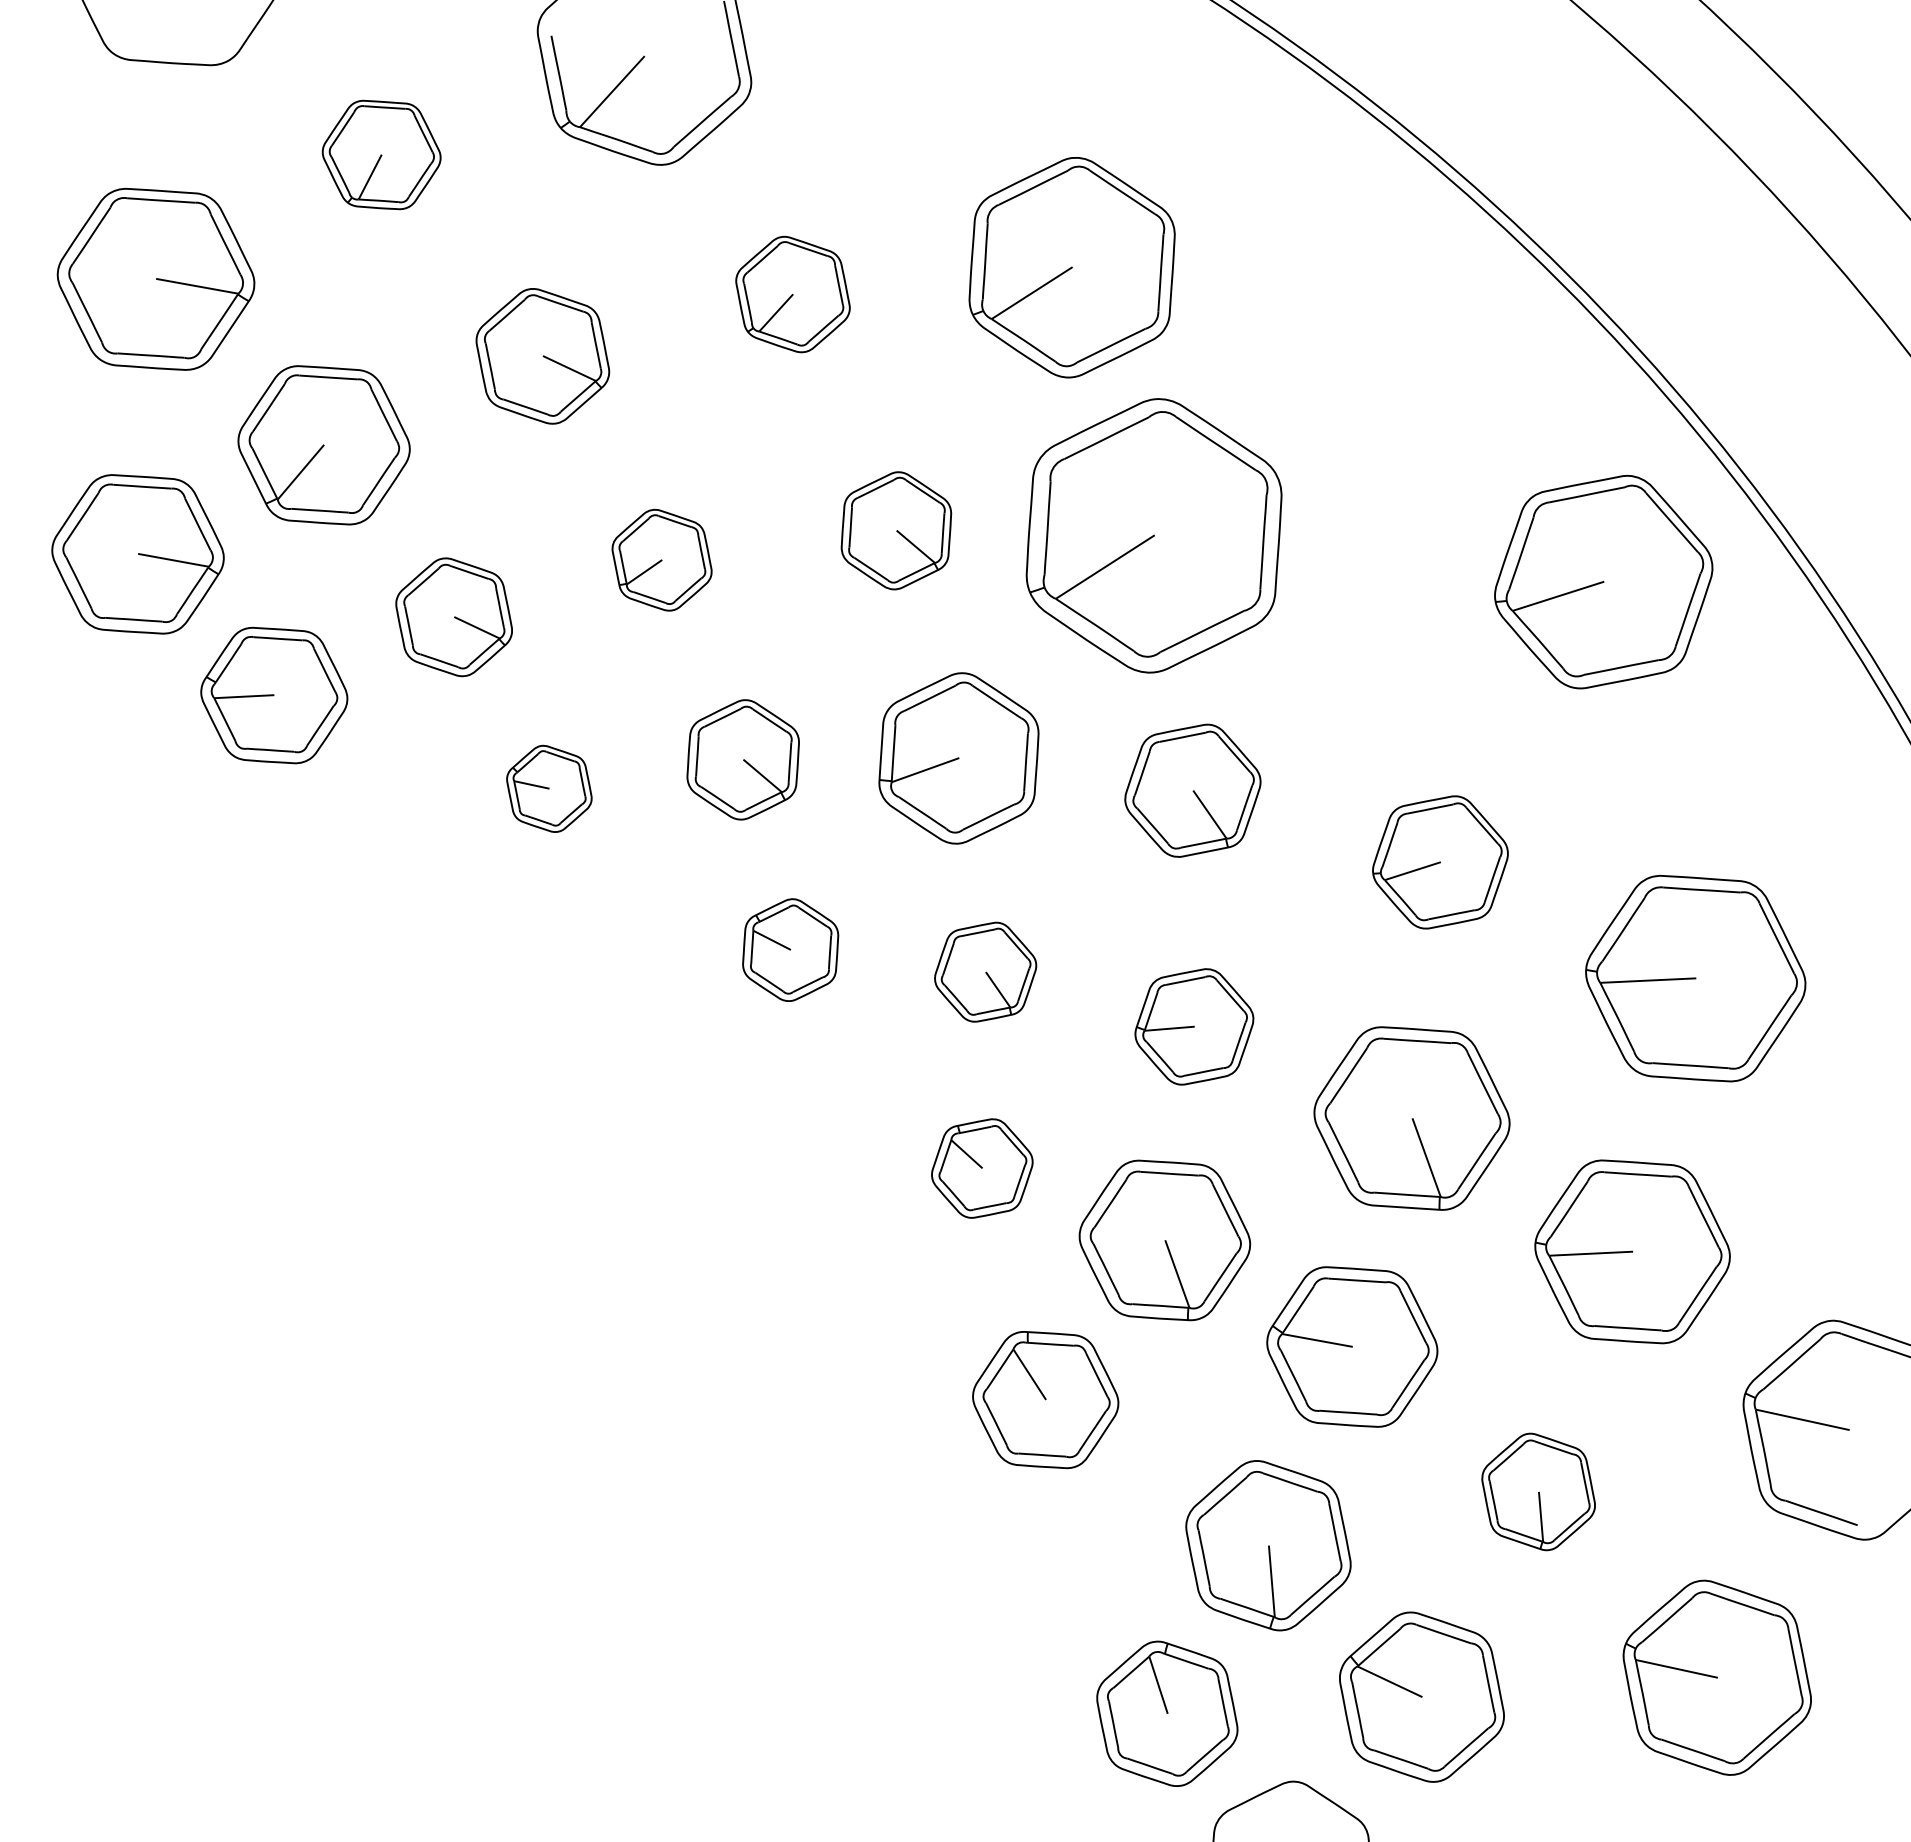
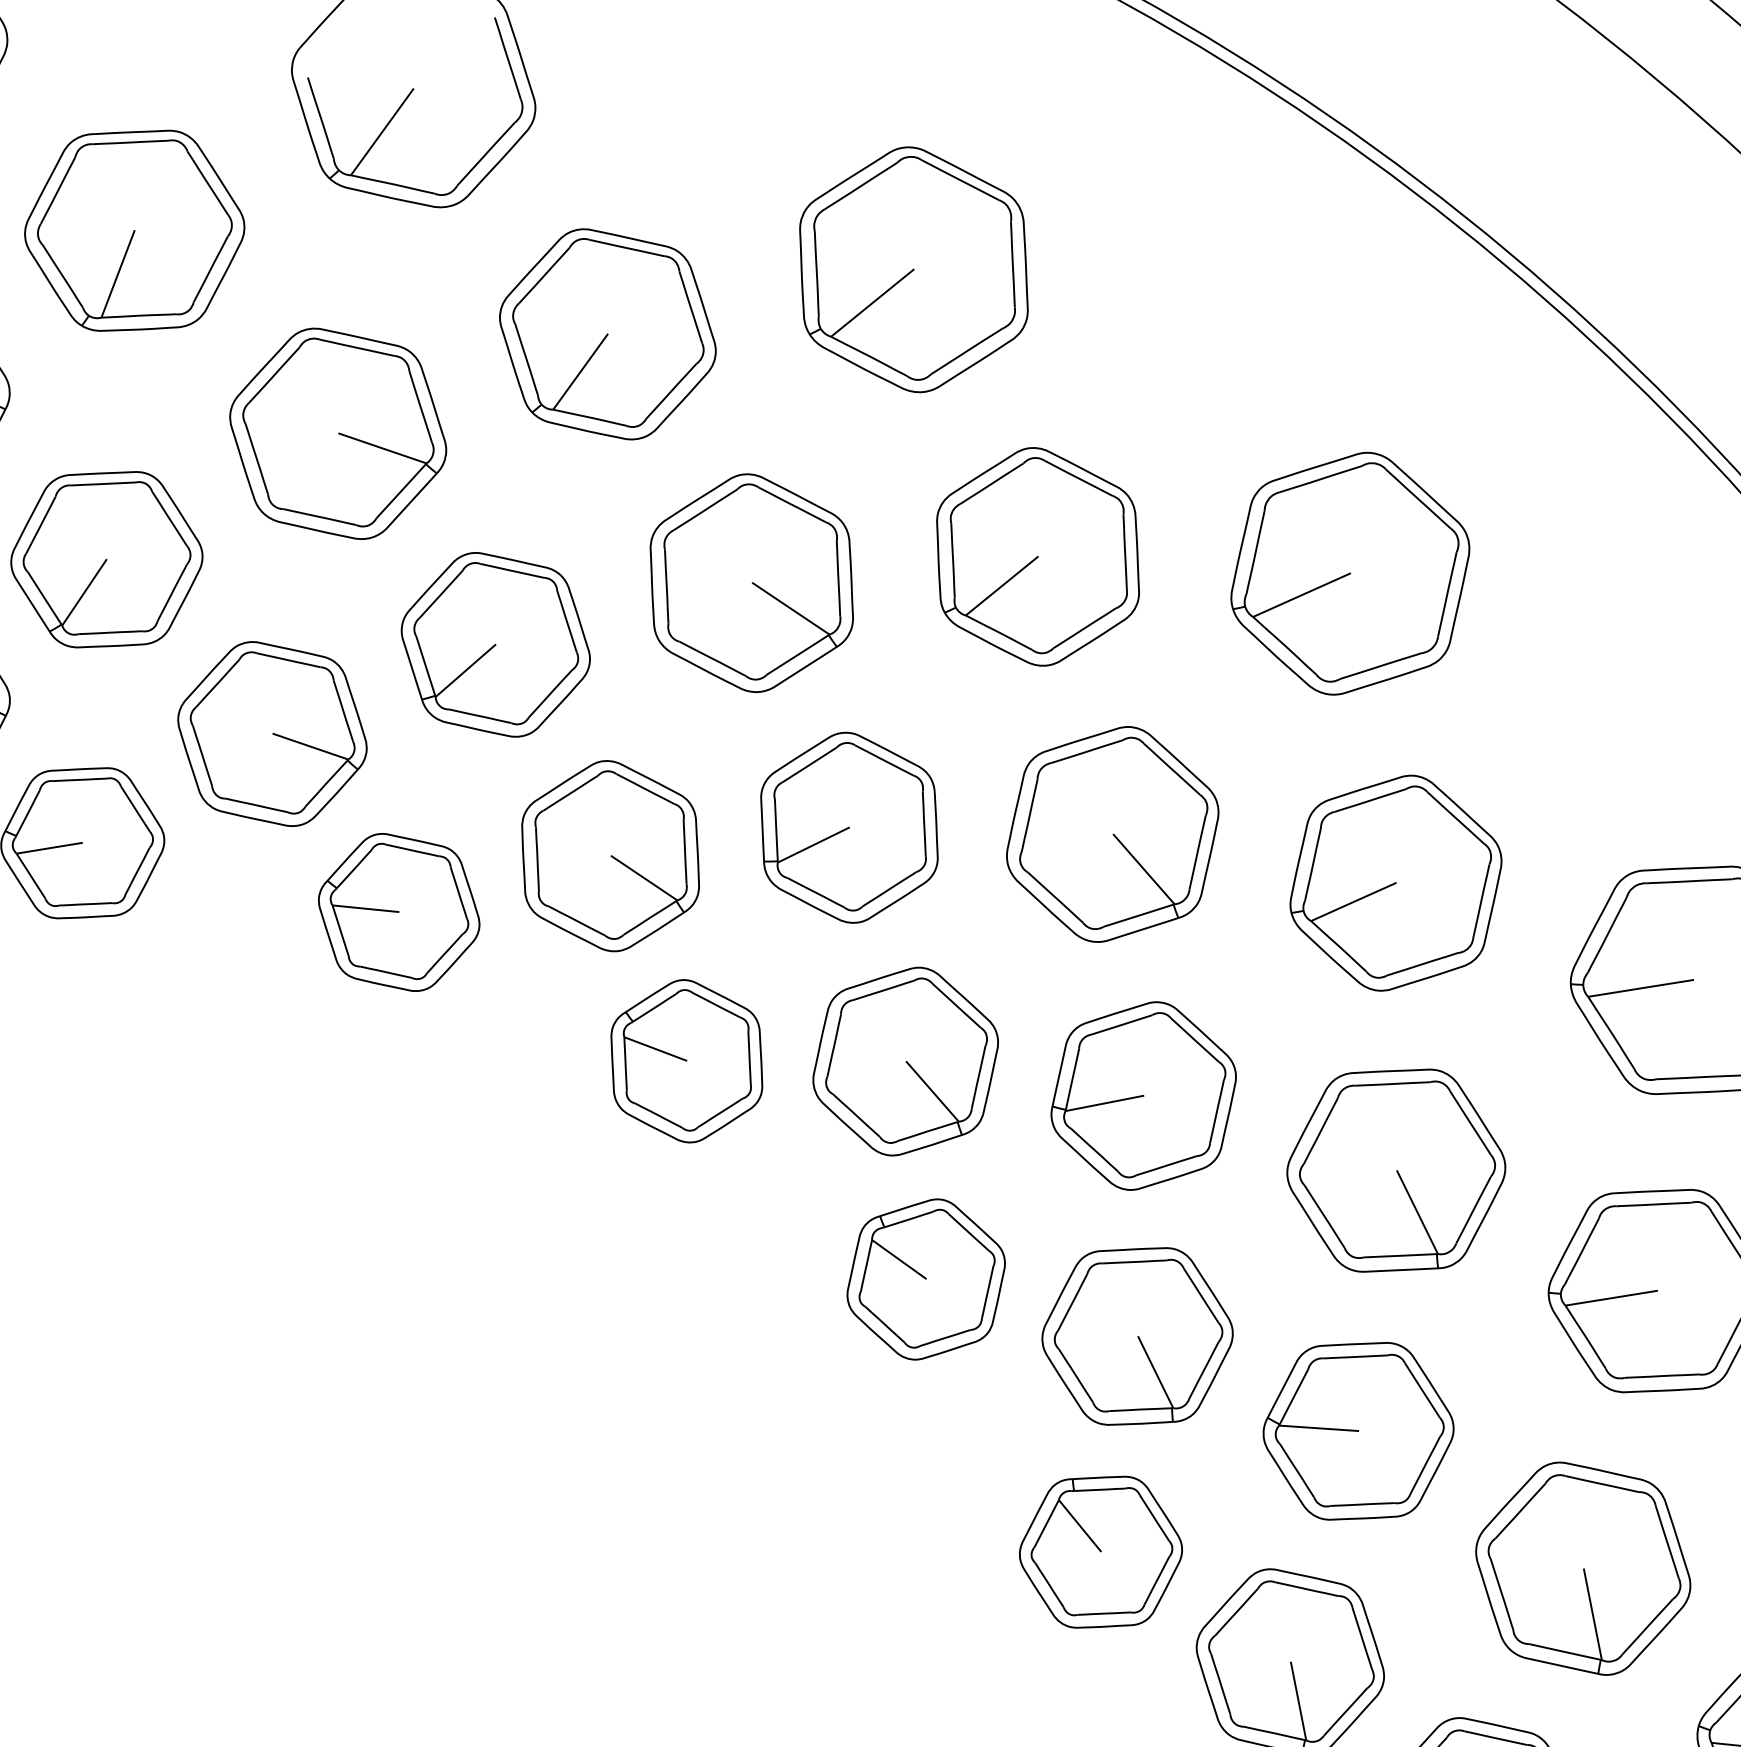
part: (381, 154) -> (134, 230), size x1.67
part: (792, 294) -> (607, 334), size x1.67
part: (542, 356) -> (337, 434), size x1.43
part: (896, 530) -> (751, 582), size x1.67
part: (1153, 535) -> (1037, 556), size x0.71
part: (661, 560) -> (495, 645), size x1.67
part: (1603, 582) -> (1350, 574), moved
part: (453, 617) -> (271, 734), size x1.43
part: (742, 759) -> (609, 855), size x1.43
part: (549, 788) -> (399, 912), size x1.67
part: (1192, 790) -> (1112, 834), size x1.43
part: (1440, 862) -> (1396, 883), size x1.43
part: (790, 949) -> (686, 1060), size x1.43
part: (985, 971) -> (905, 1060), size x1.67
part: (1194, 1026) -> (1143, 1095), size x1.43
part: (982, 1168) -> (926, 1279), size x1.43
part: (1045, 1400) -> (1100, 1552), moved
part: (1538, 1491) -> (1582, 1568), size x1.67

